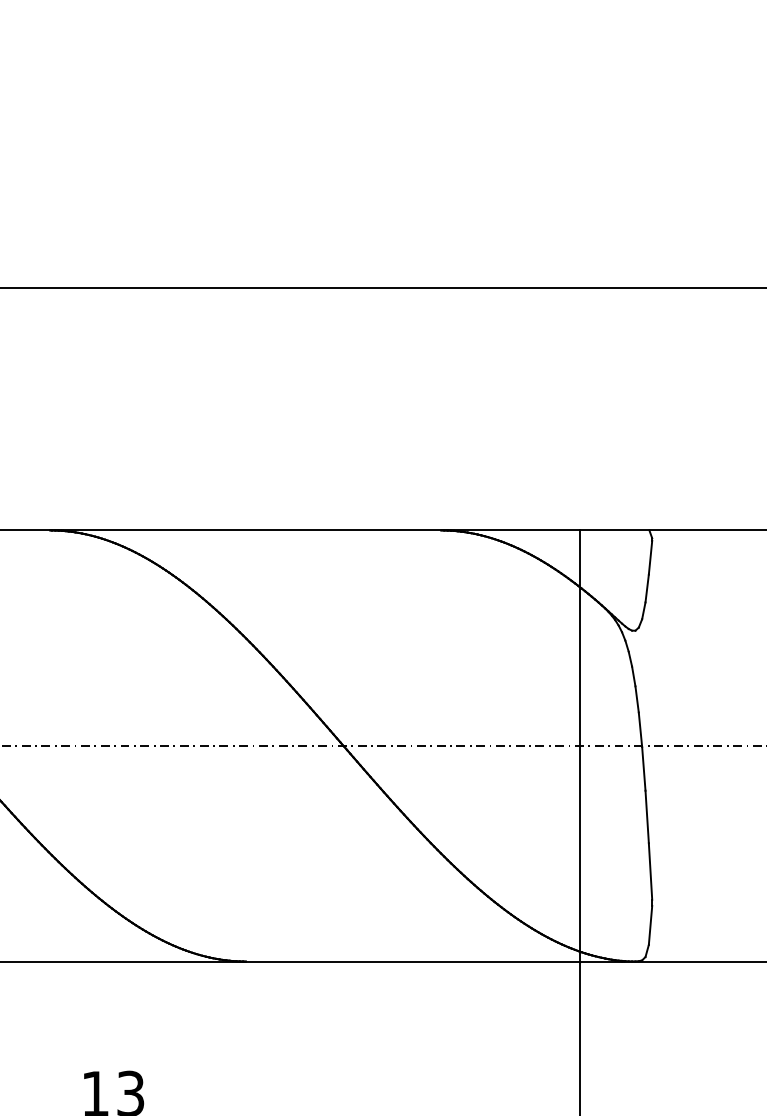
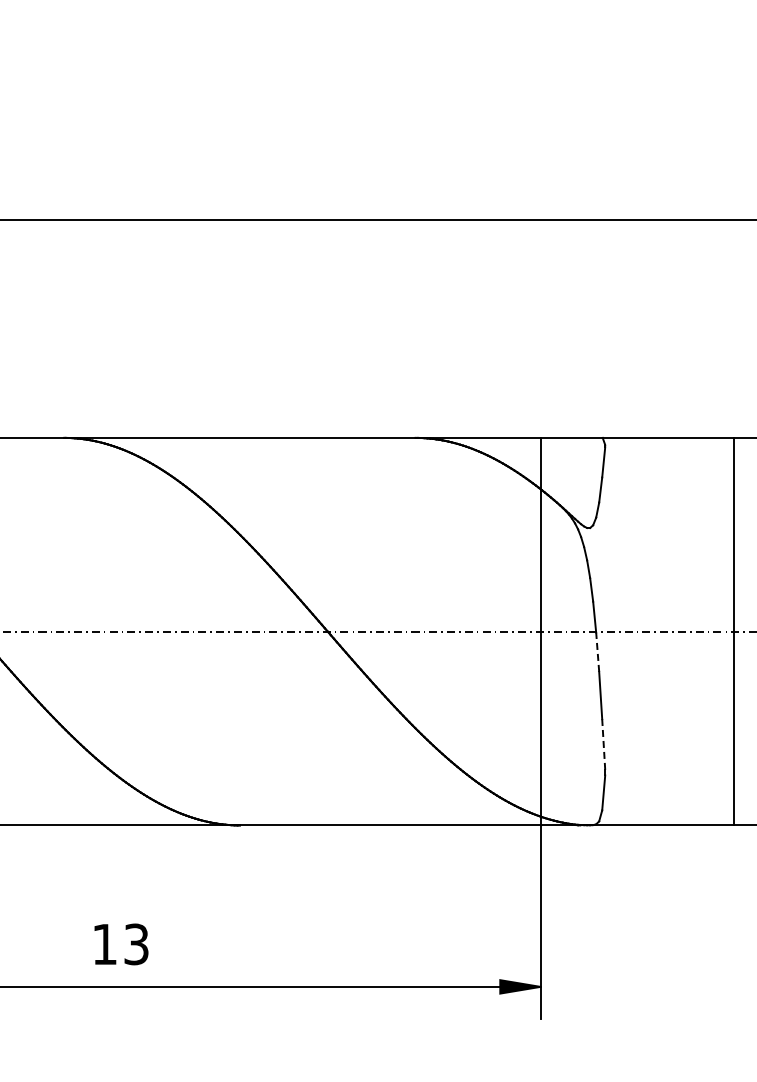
line: (643, 769) -> (597, 652), solid -> dashed
line: (650, 871) -> (603, 744), solid -> dashed

